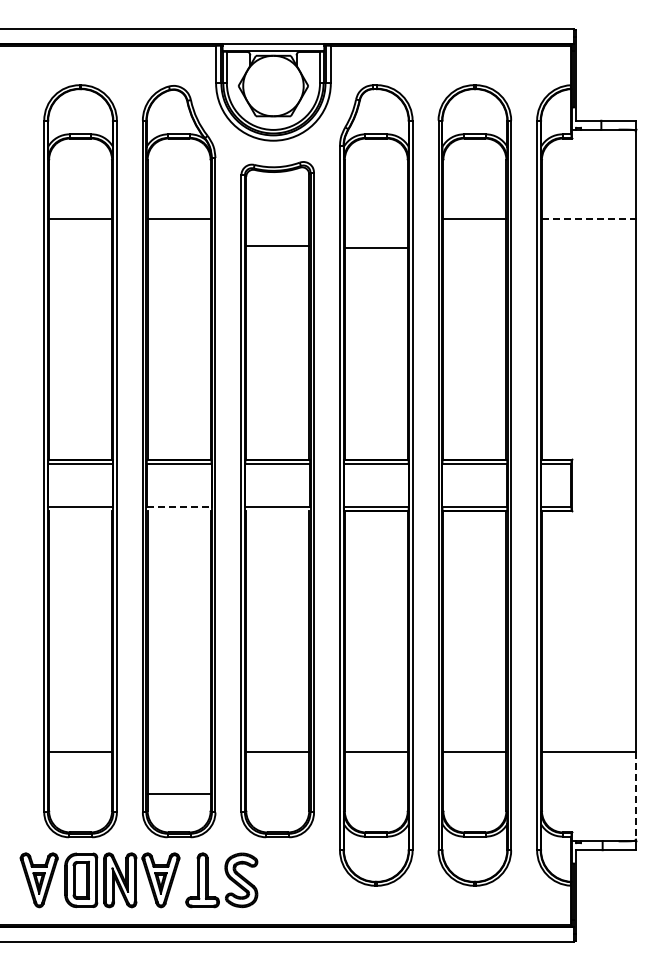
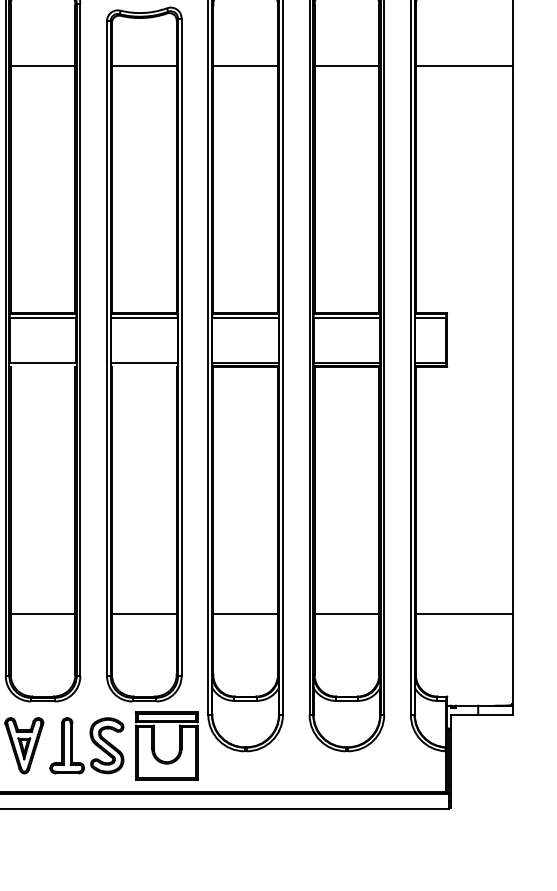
line: (589, 218) -> (464, 65), dashed -> solid
line: (277, 245) -> (144, 65), moved
line: (375, 247) -> (244, 65), moved
line: (179, 507) -> (43, 362), dashed -> solid
line: (178, 794) -> (42, 614), moved
line: (636, 795) -> (512, 658), dashed -> solid
part: (299, 880) -> (166, 745), added

